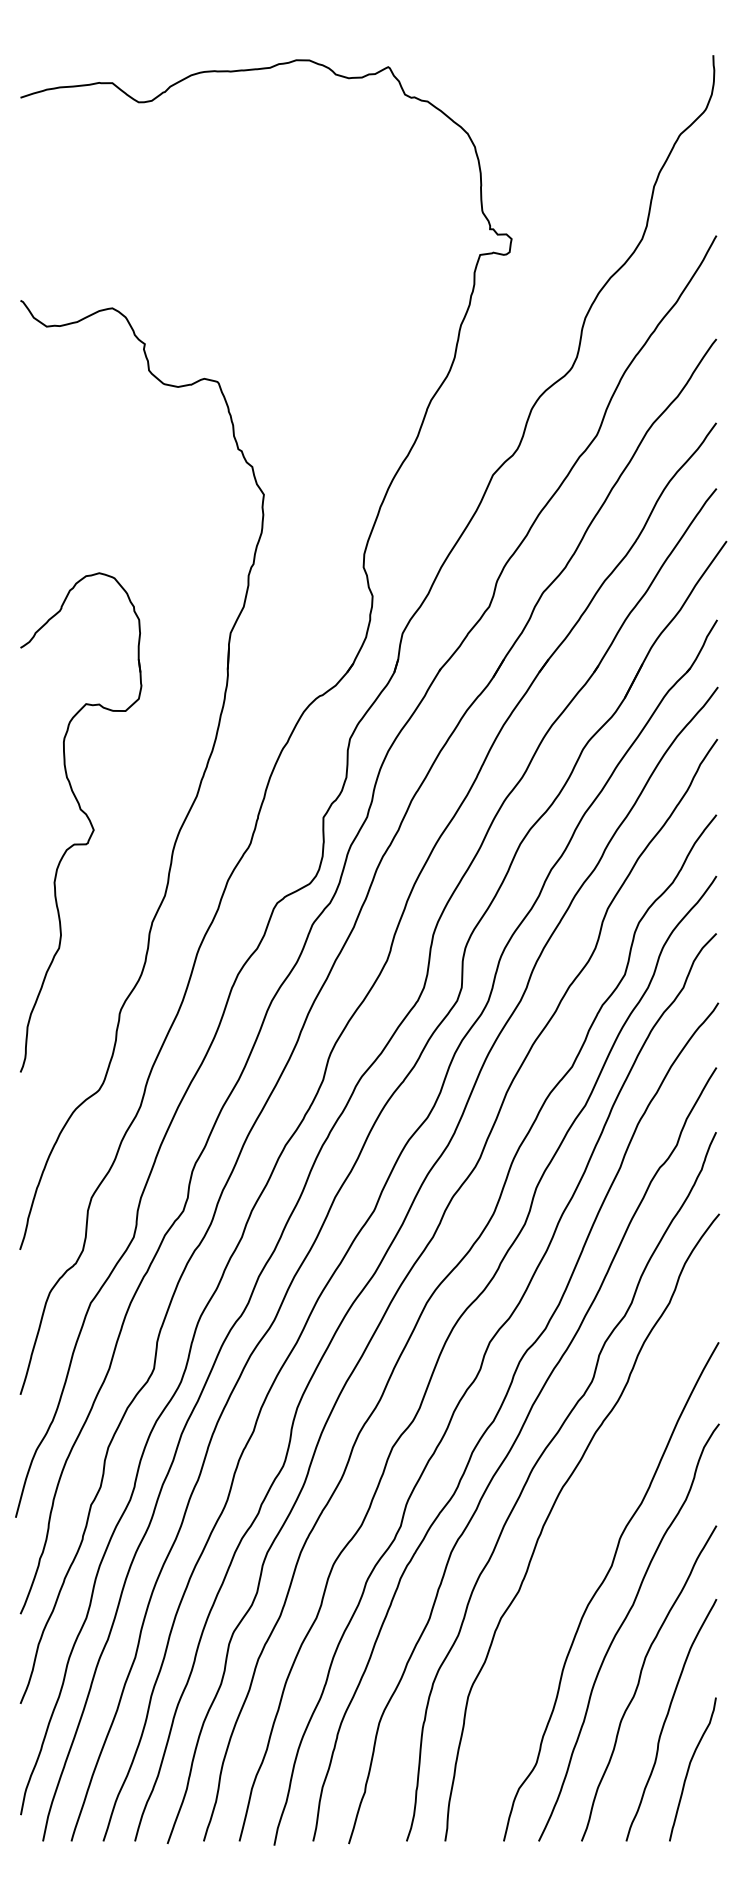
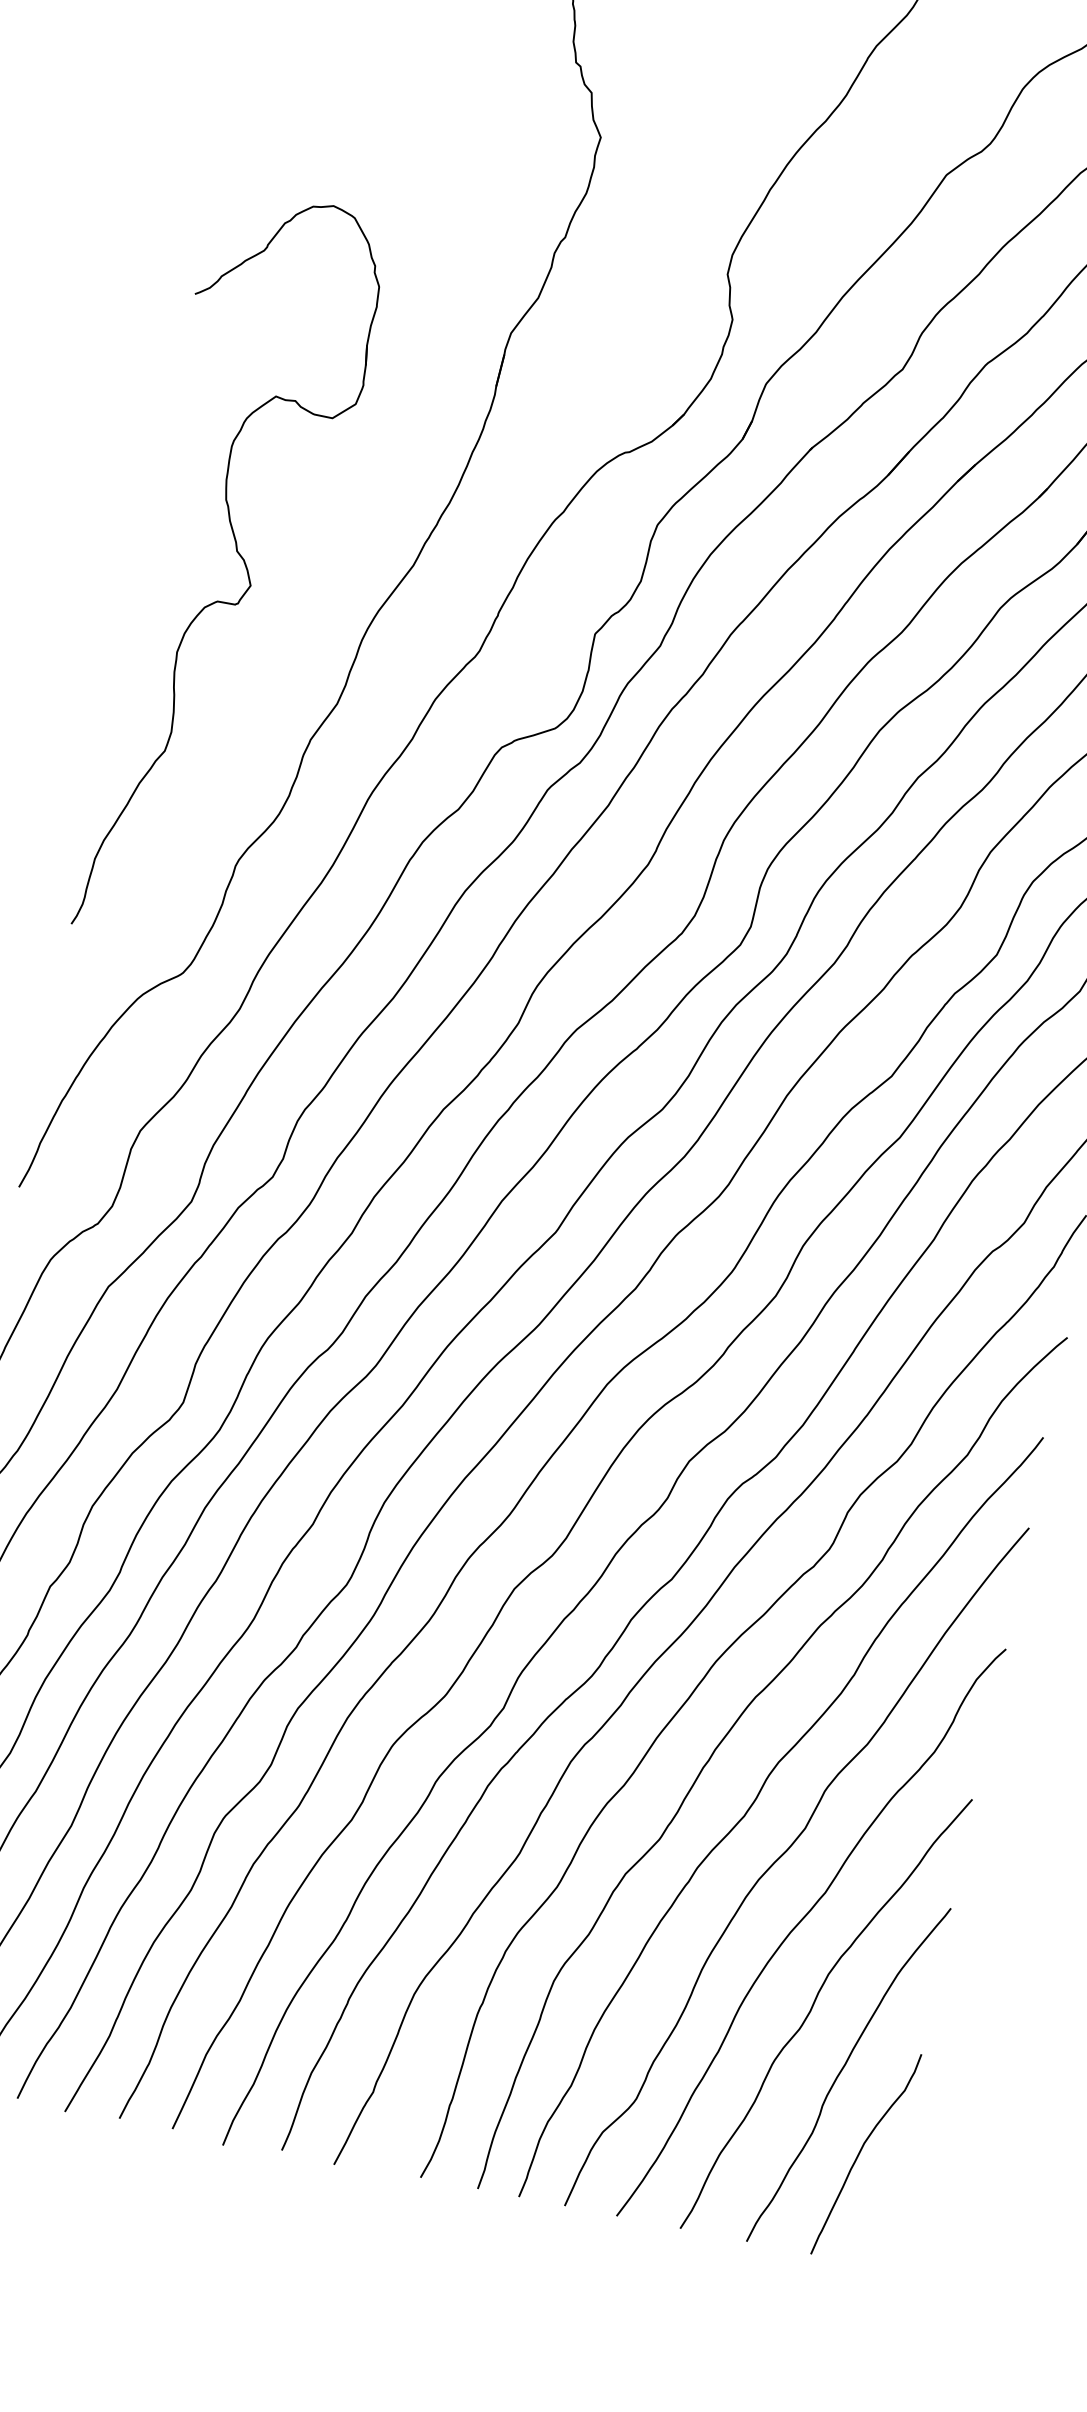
curve: (576, 1555) -> (755, 1802), added

